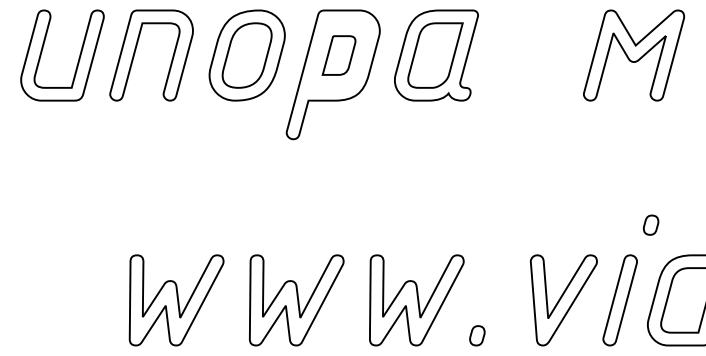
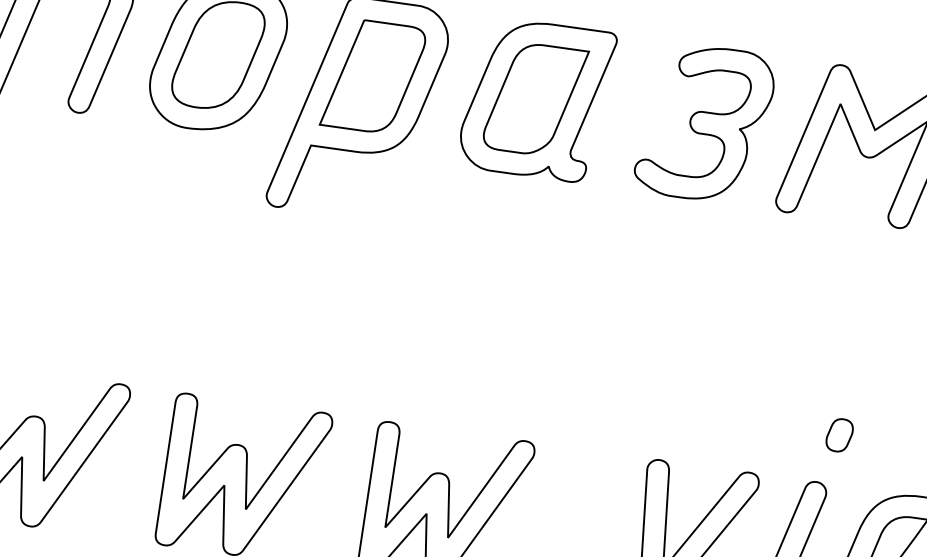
part: (338, 55) -> (372, 76), size x1.67
part: (536, 55) -> (705, 123), added
part: (651, 224) -> (840, 434), moved

